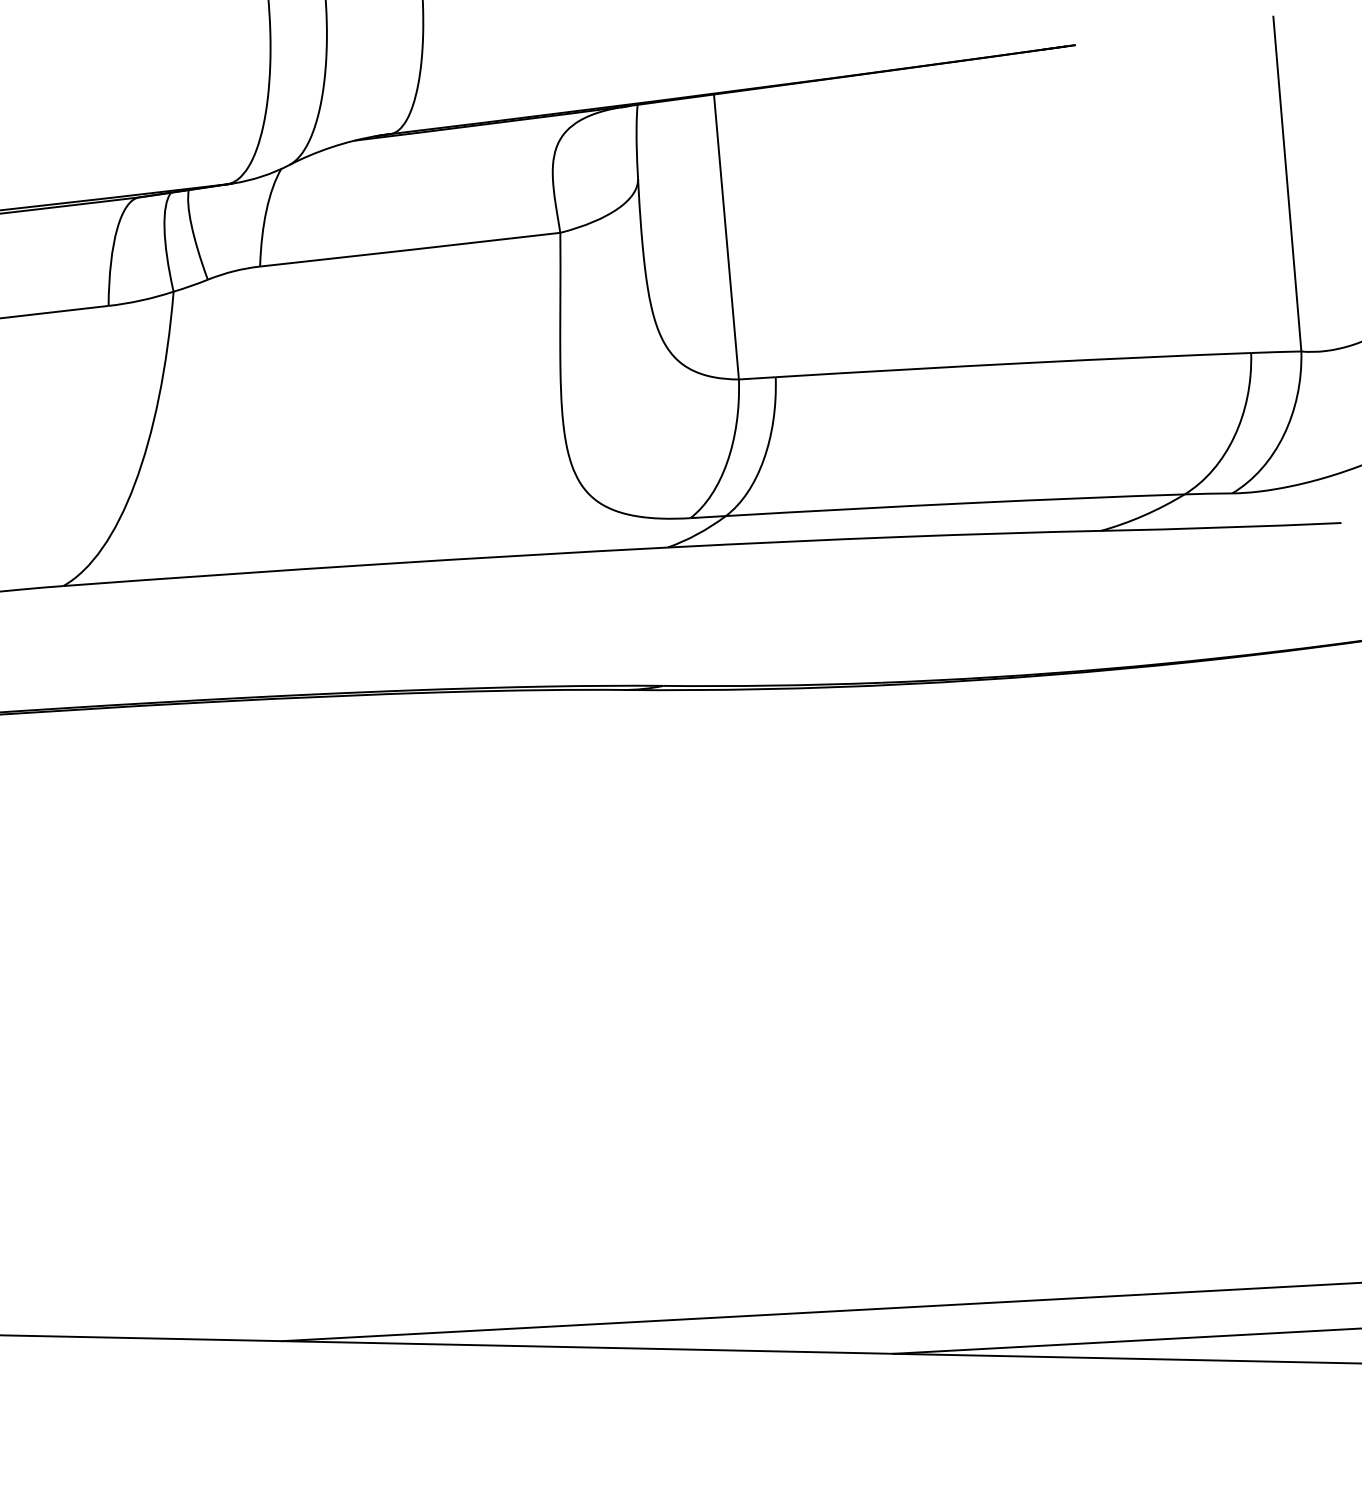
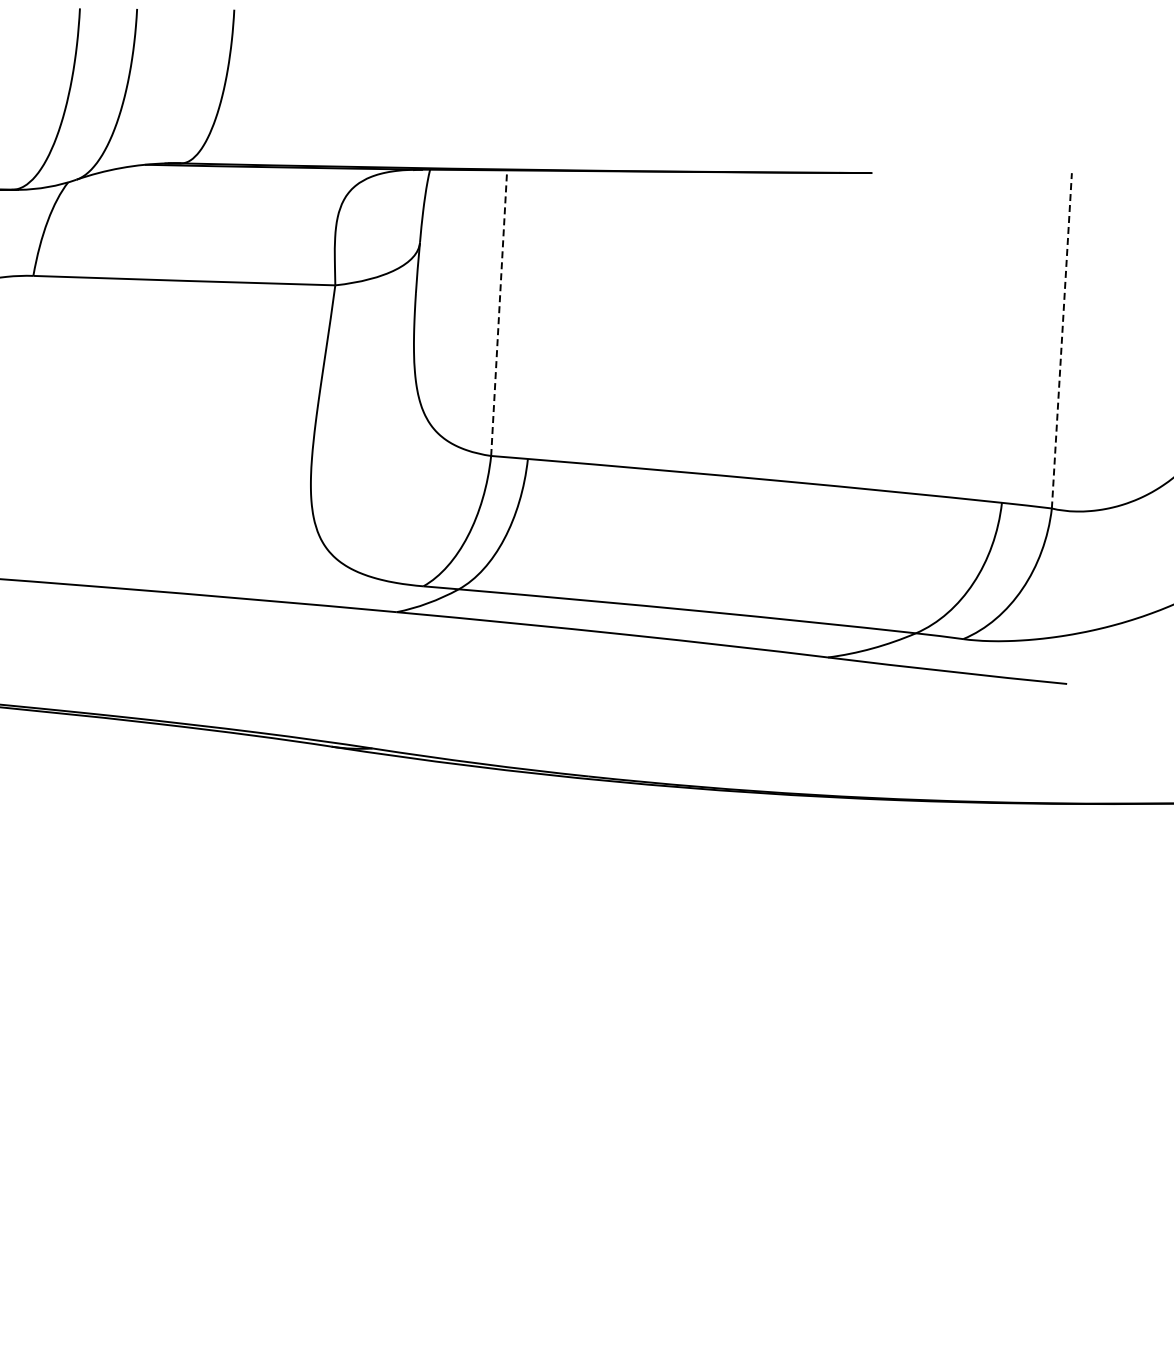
line: (1287, 184) -> (1061, 341), solid -> dashed
line: (726, 236) -> (499, 312), solid -> dashed

